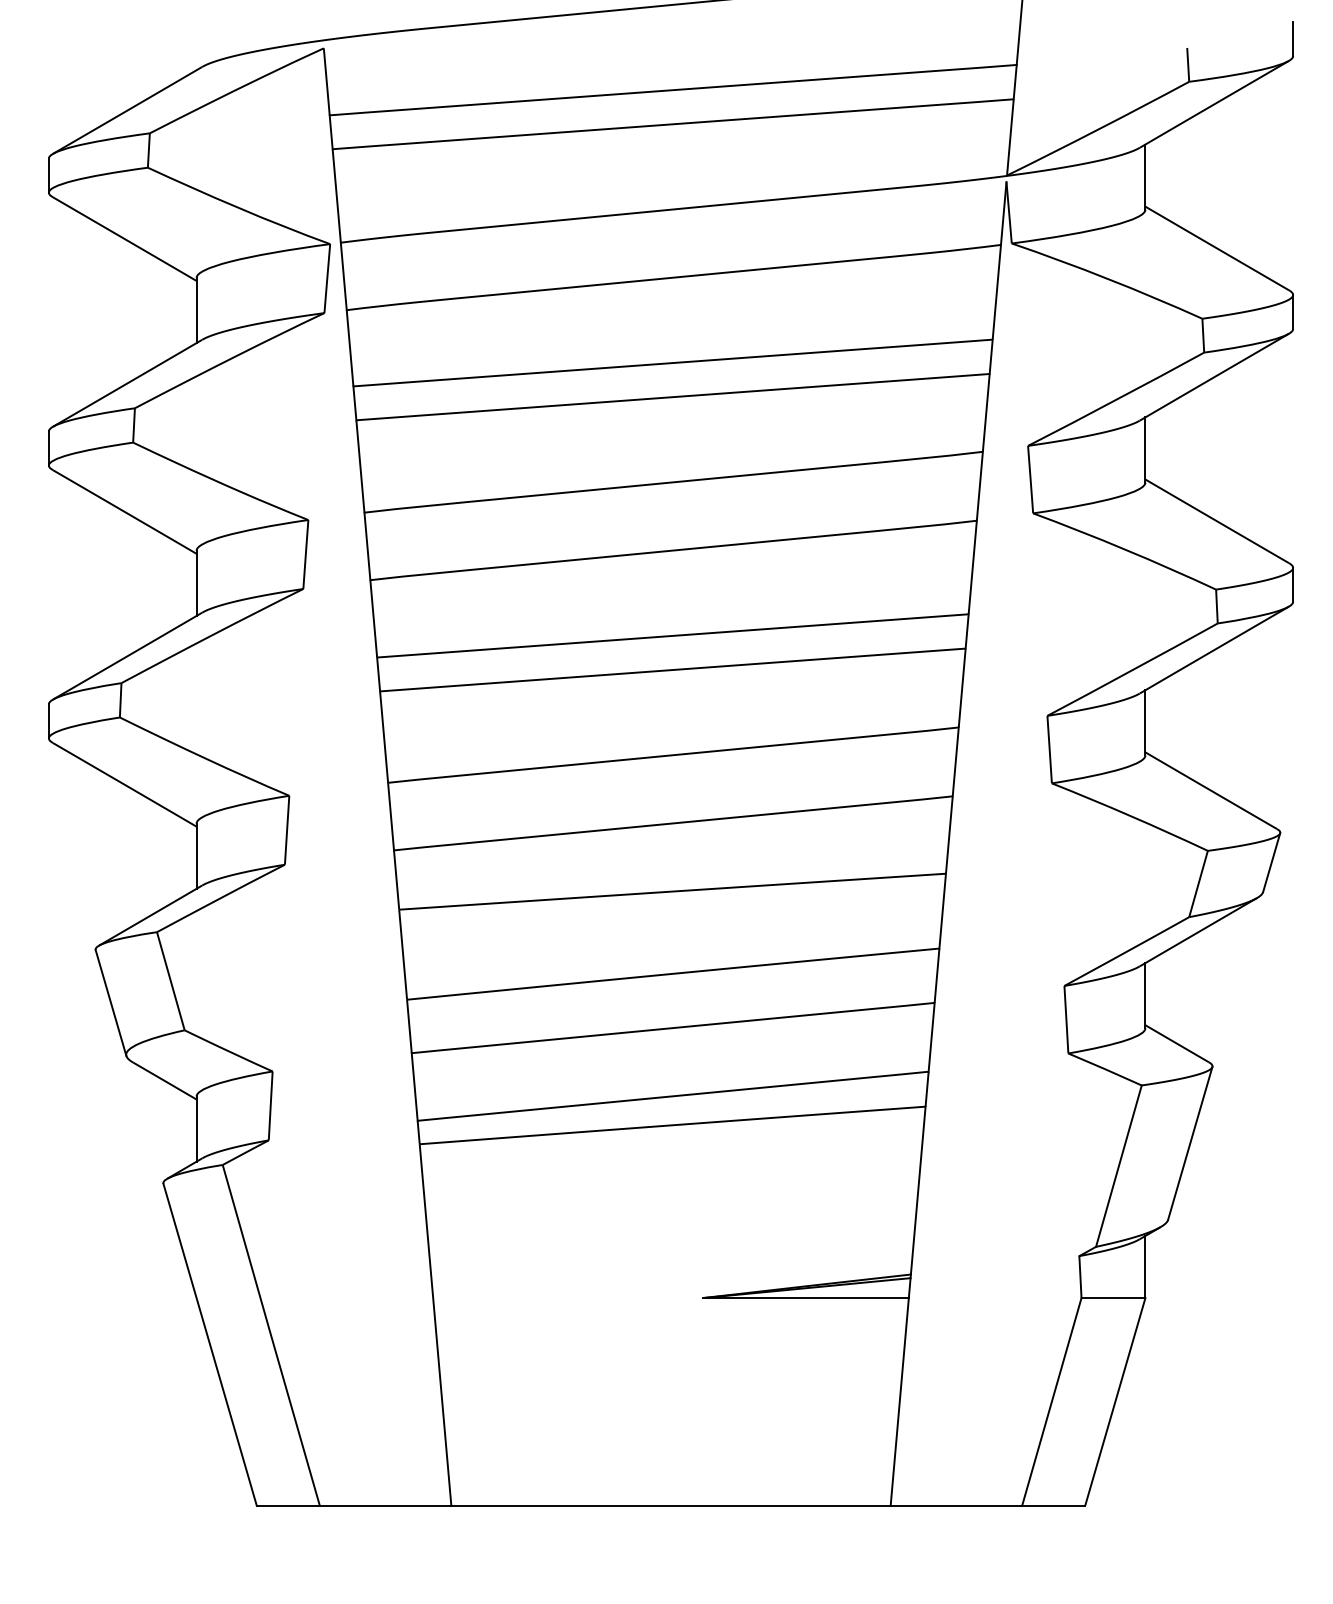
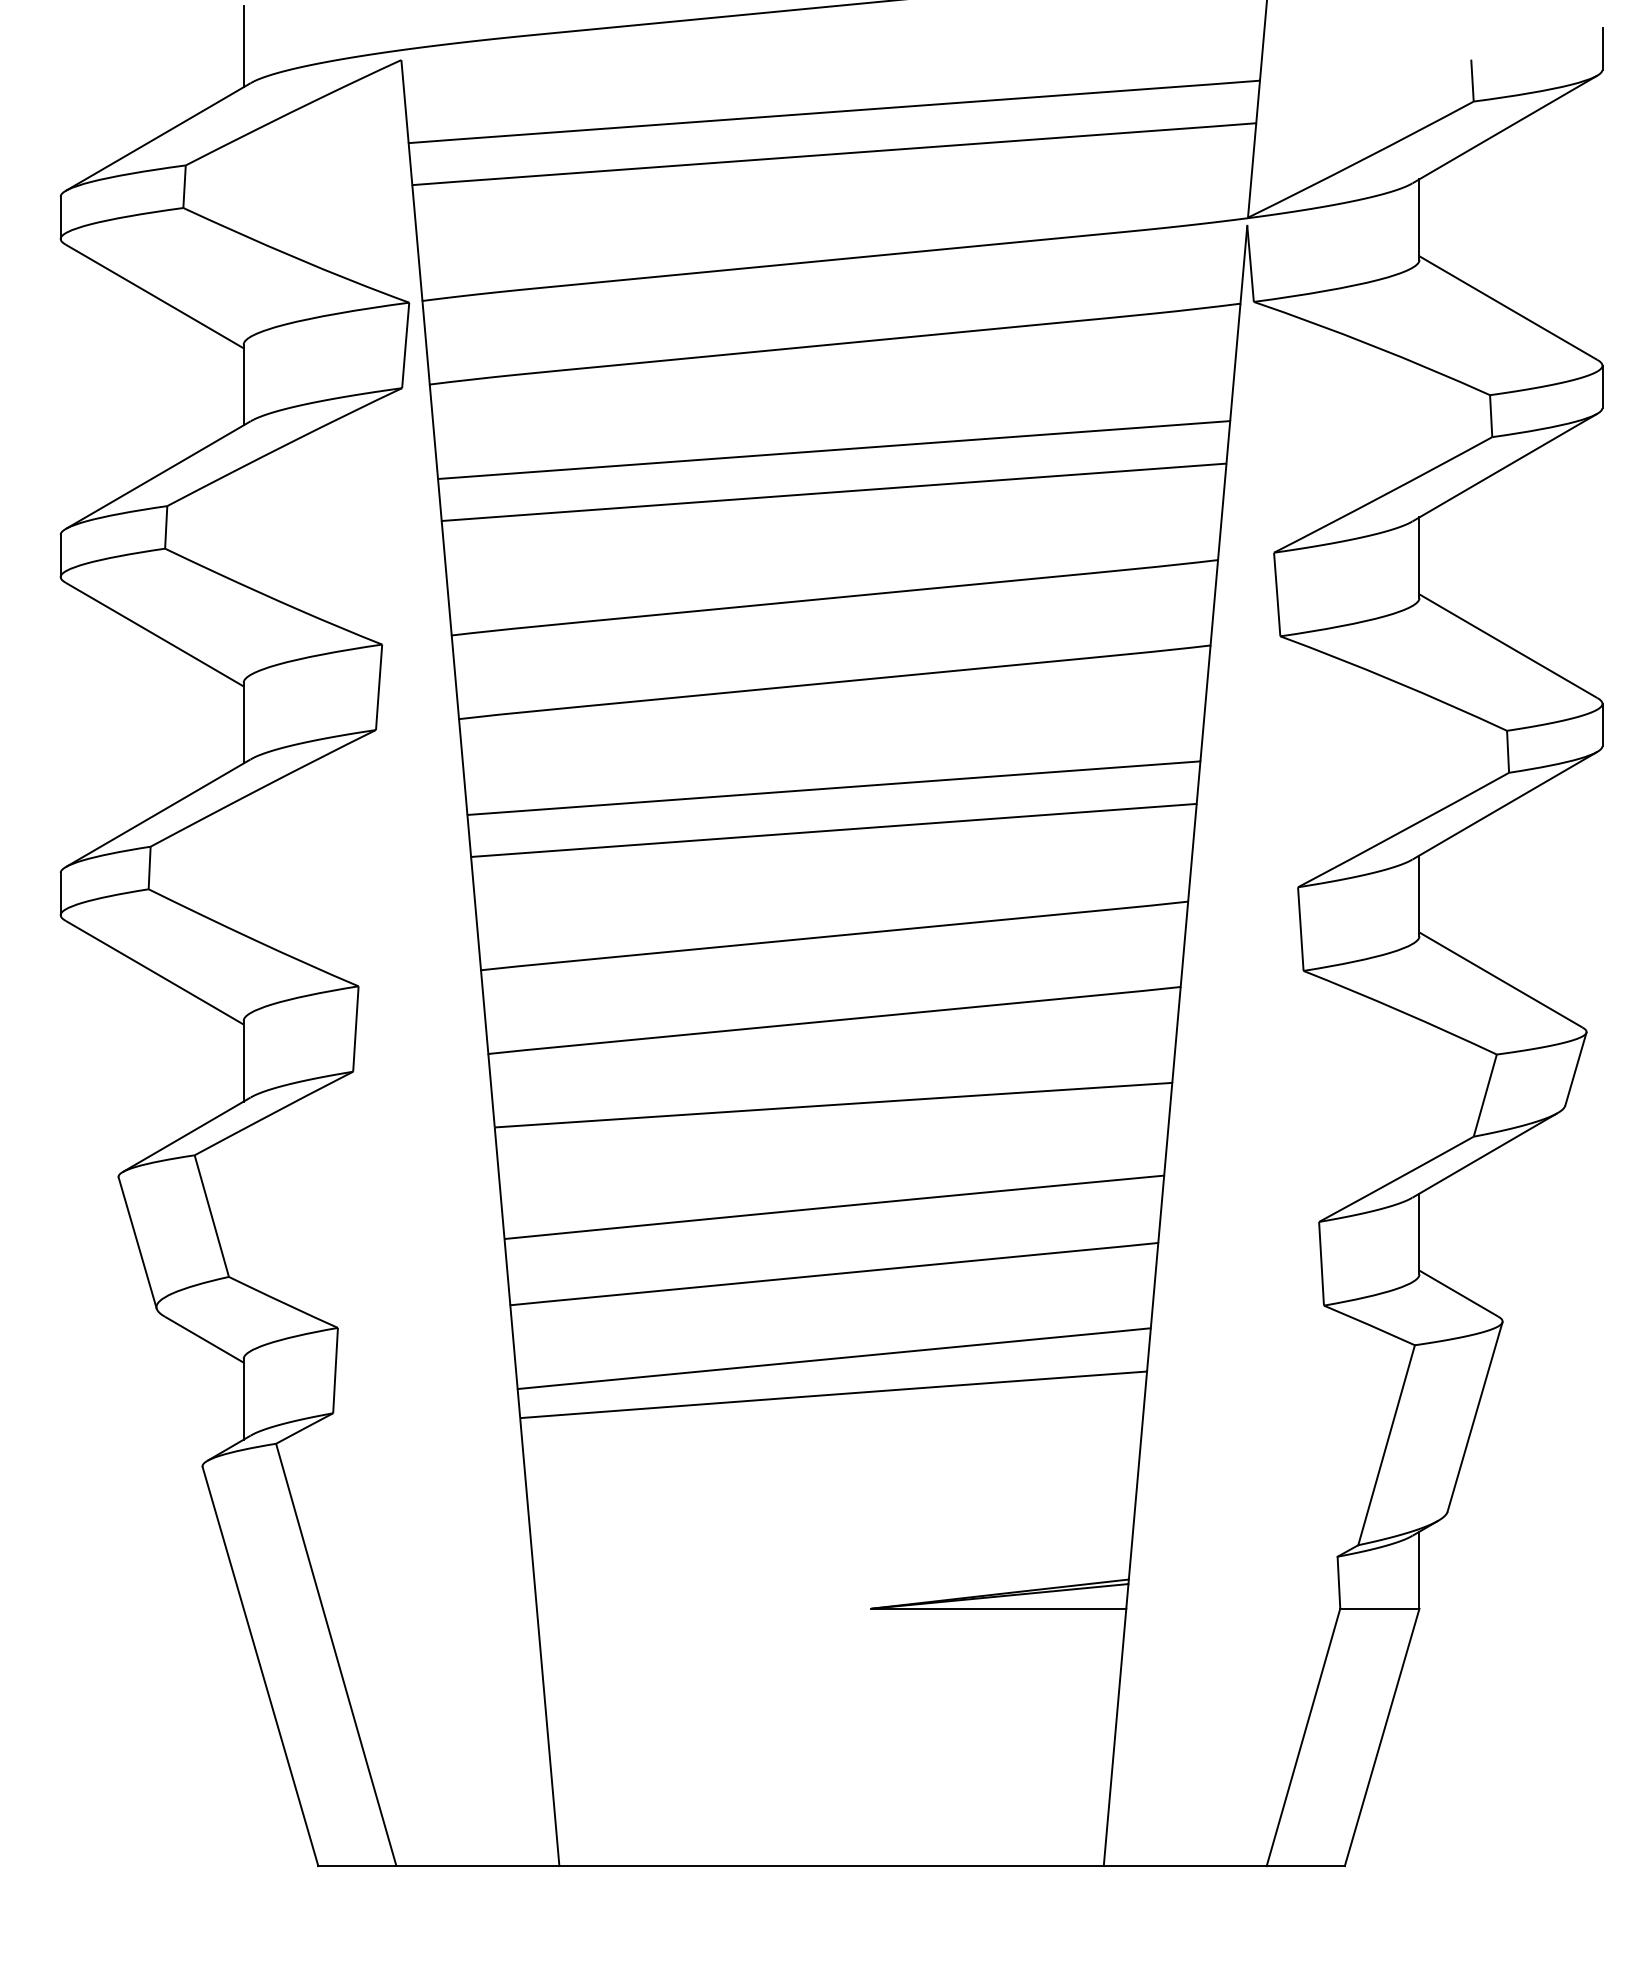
line: (196, 37) -> (243, 46), added

